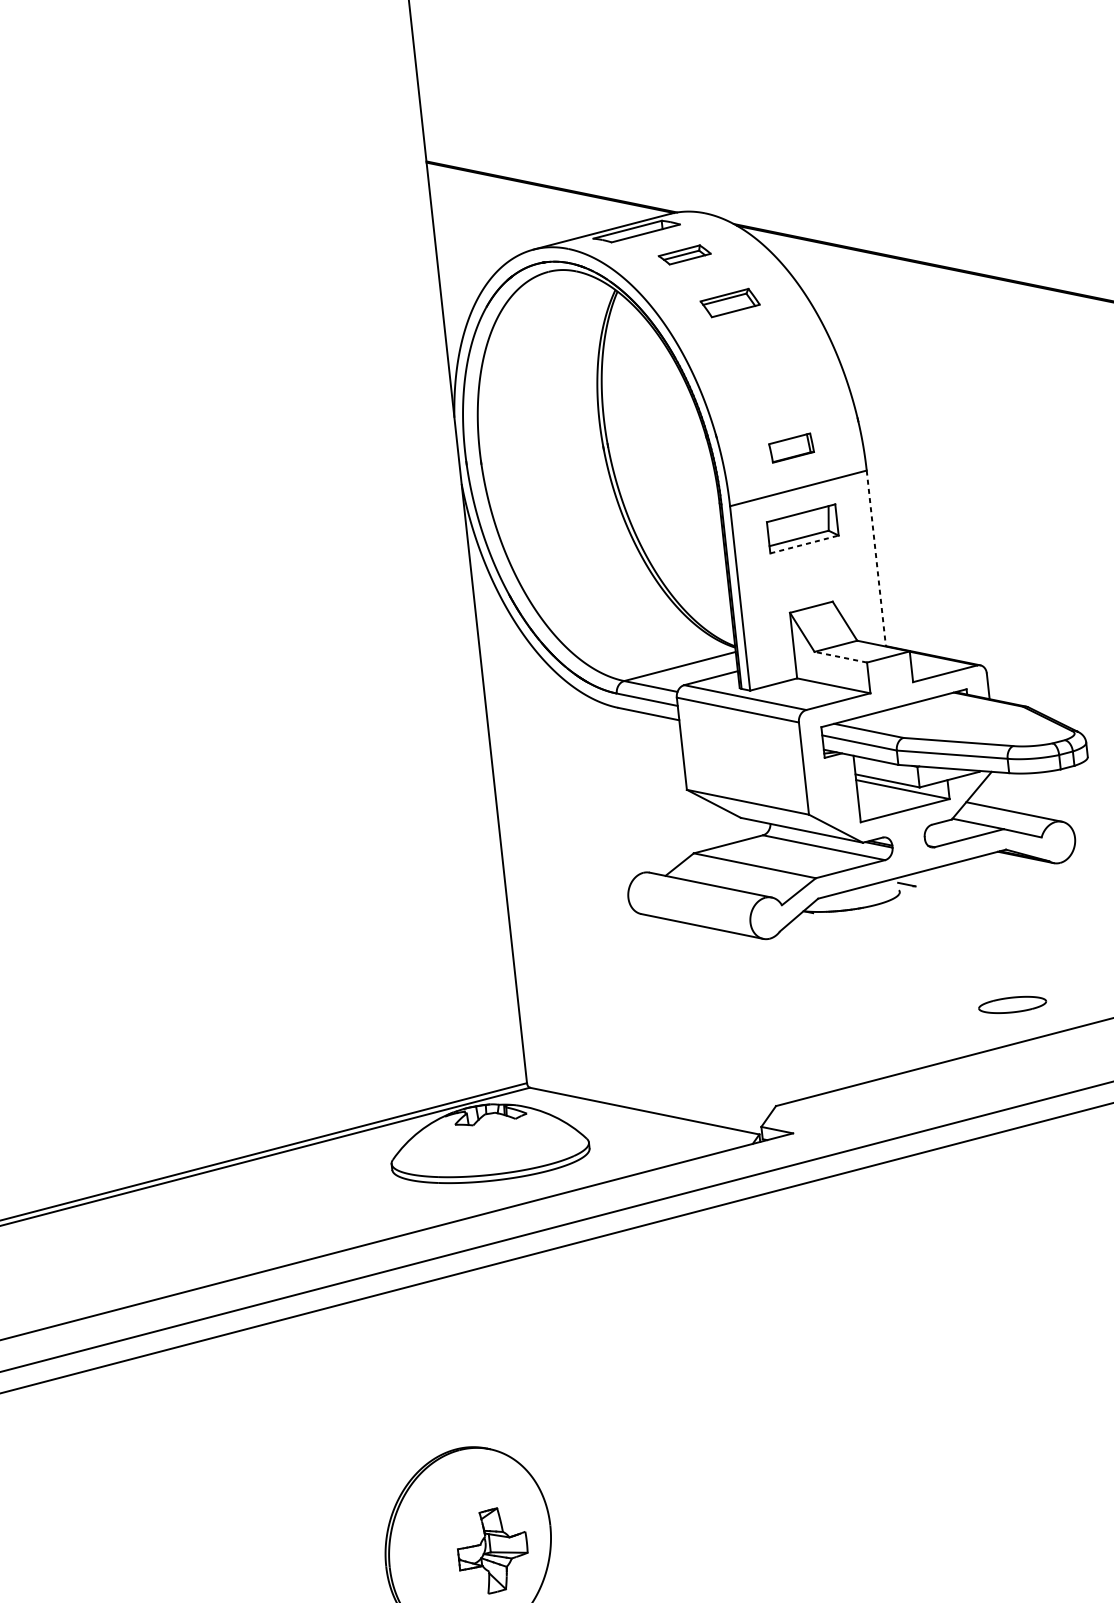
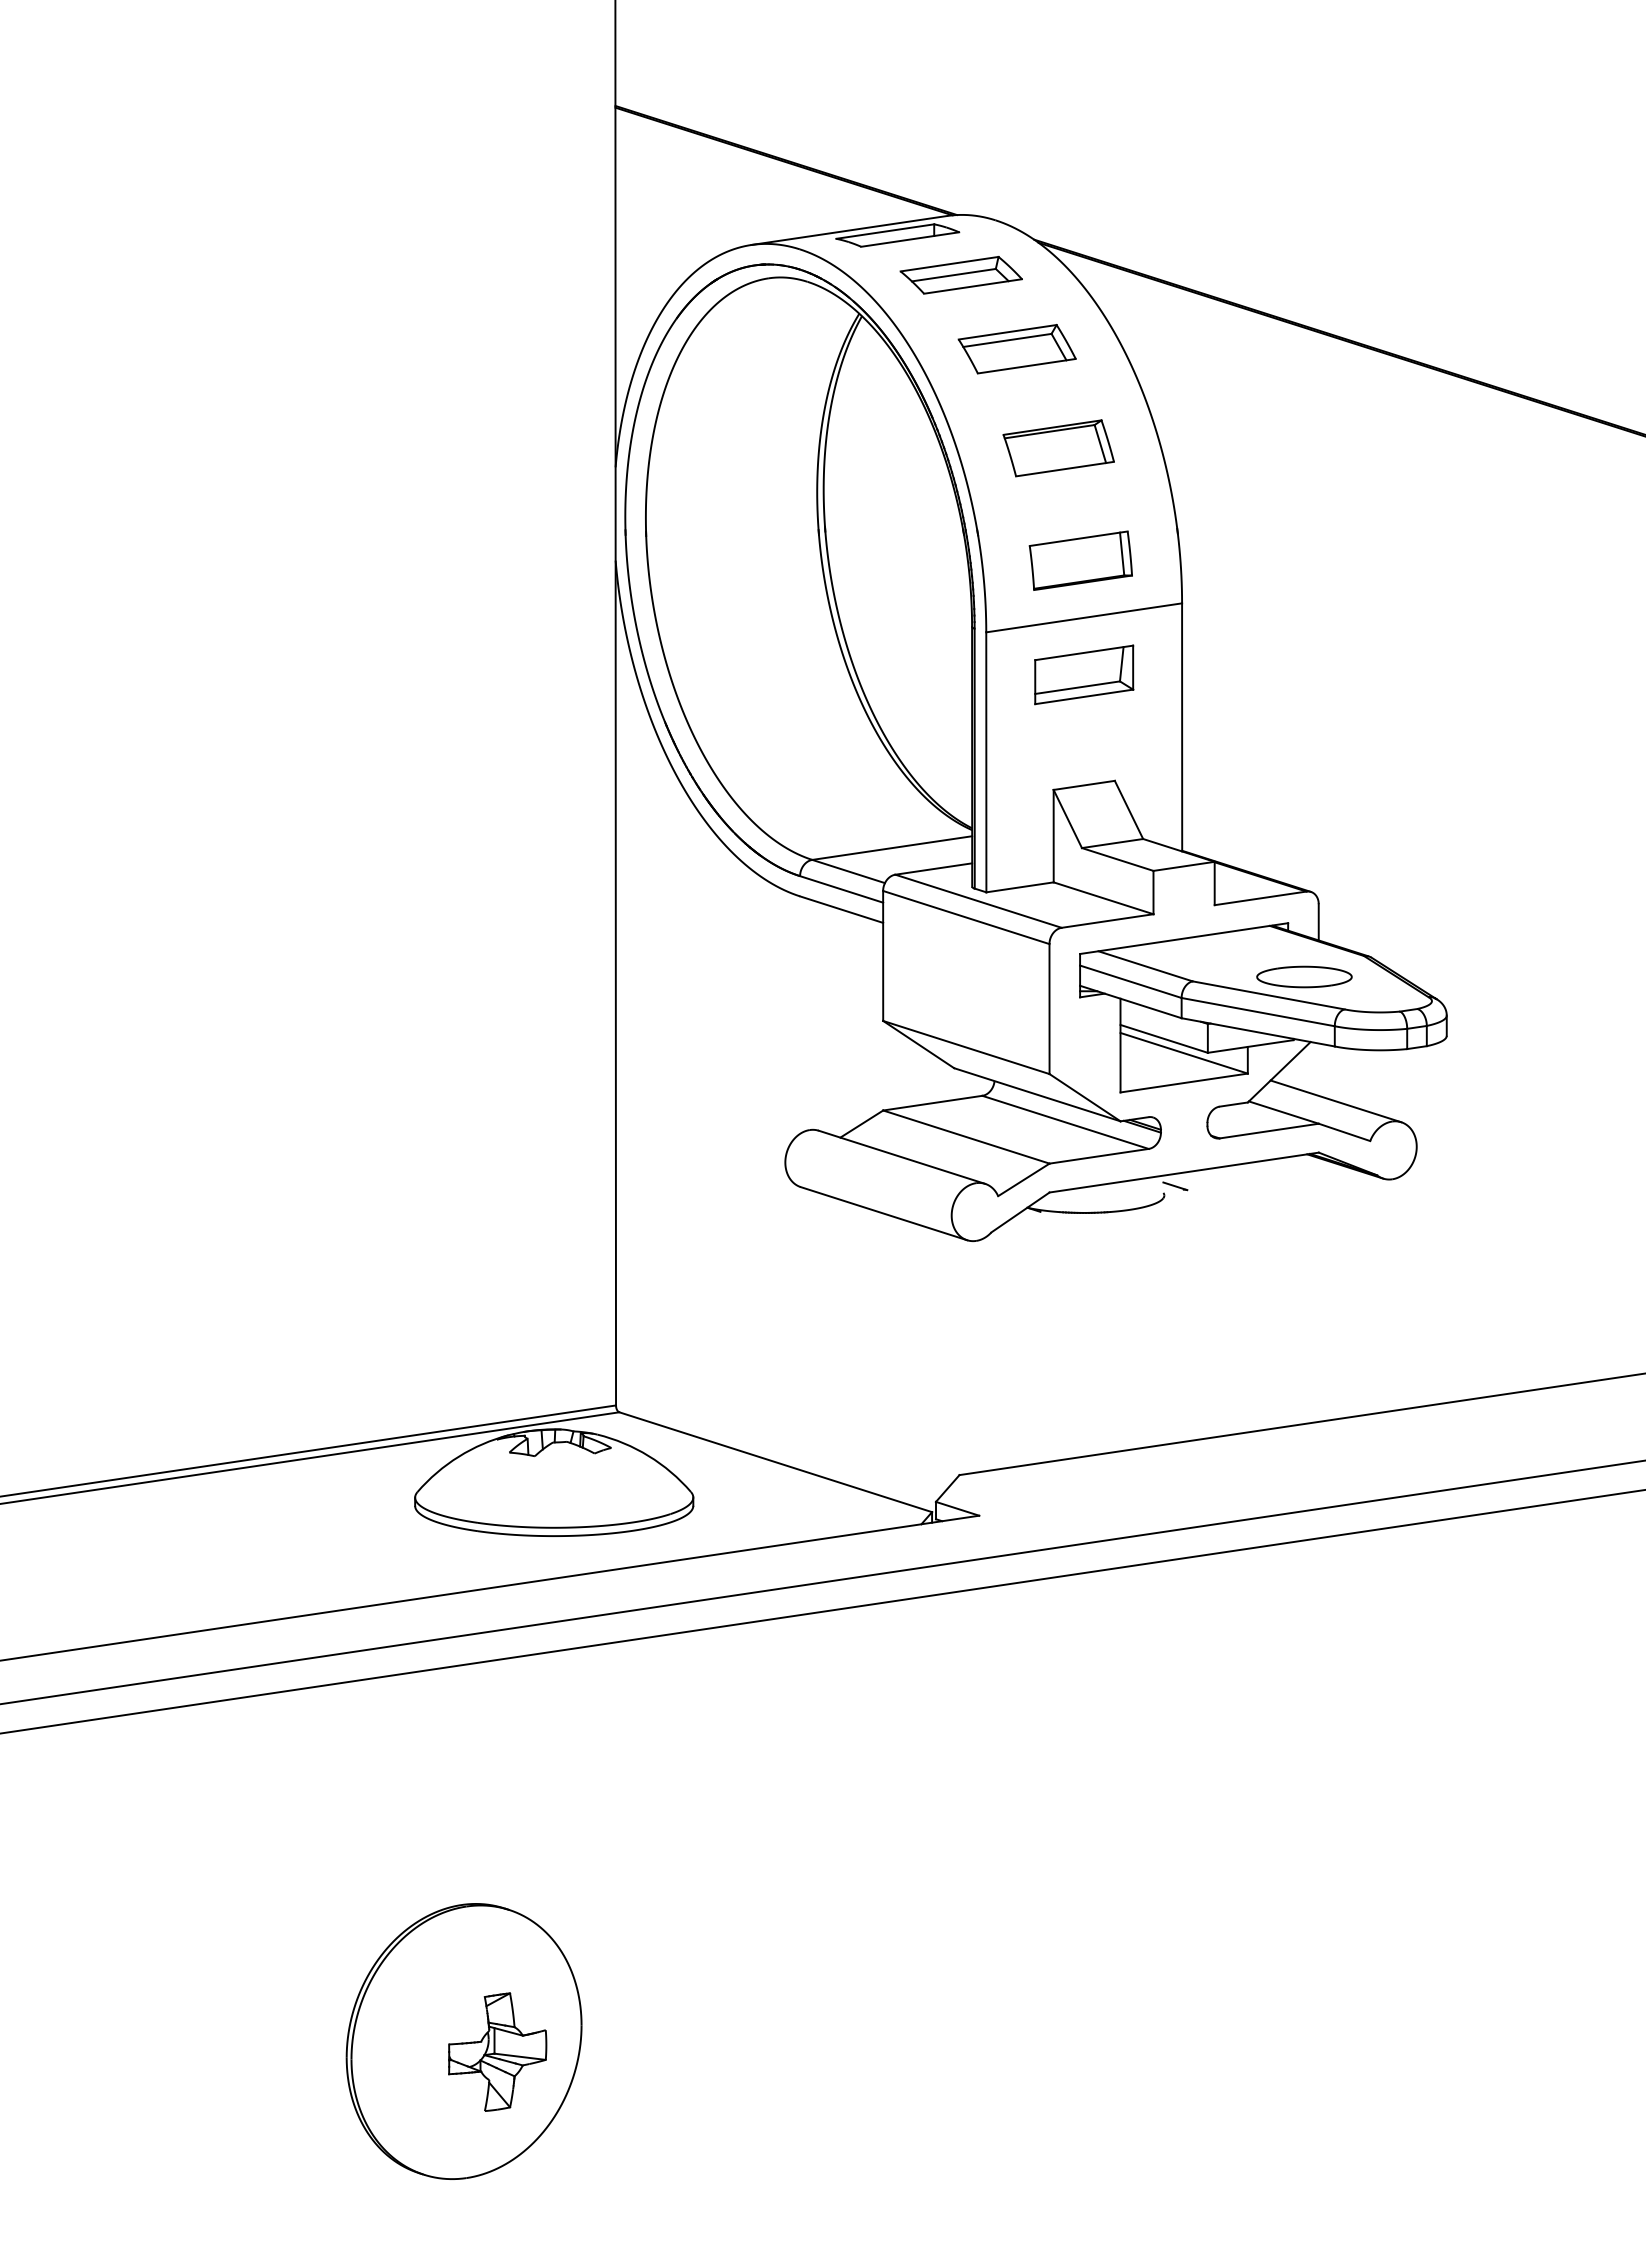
part: (684, 255) -> (960, 275), size x1.67
part: (729, 303) -> (1016, 349), size x1.43
part: (767, 370) -> (1058, 448), added
part: (791, 448) -> (1080, 560), size x1.67
line: (804, 544) -> (1084, 696), dashed -> solid
line: (876, 558) -> (1182, 727), dashed -> solid
line: (840, 657) -> (1117, 859), dashed -> solid
part: (1012, 1004) -> (1304, 976), moved

